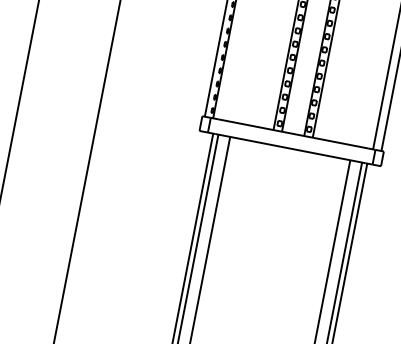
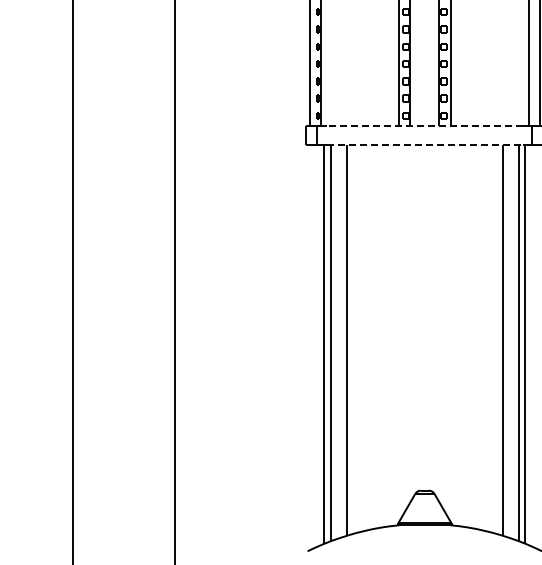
line: (292, 133) -> (424, 125), solid -> dashed
line: (290, 148) -> (424, 144), solid -> dashed

